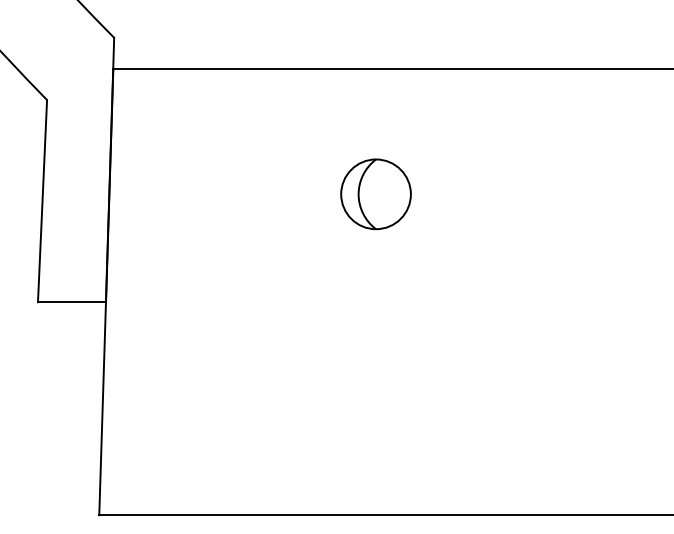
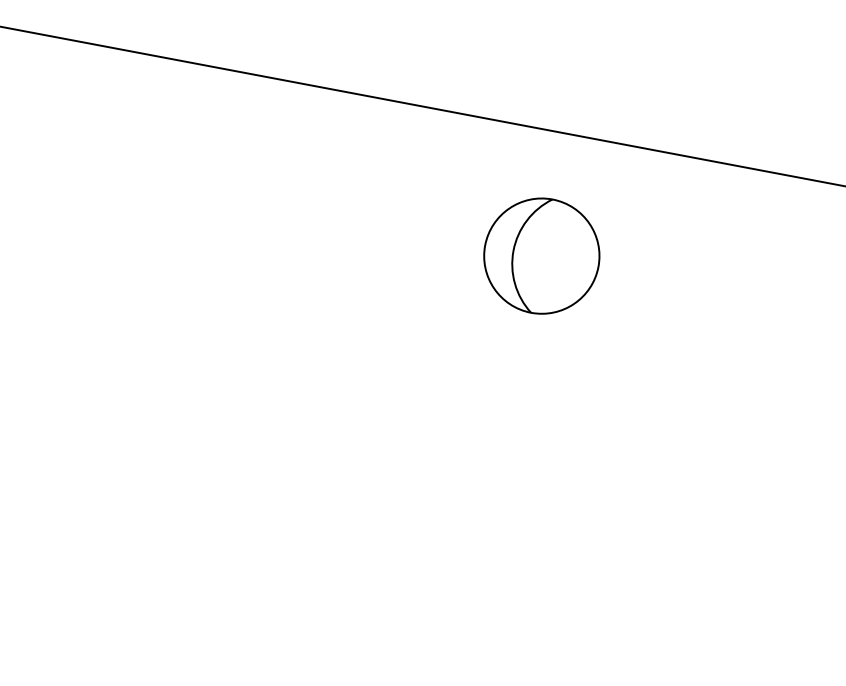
part: (375, 194) -> (540, 256), moved

